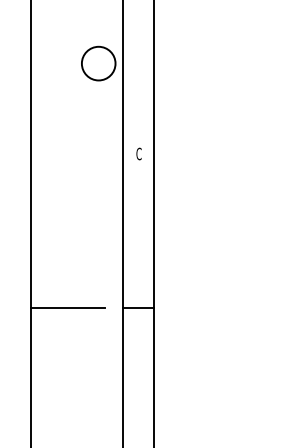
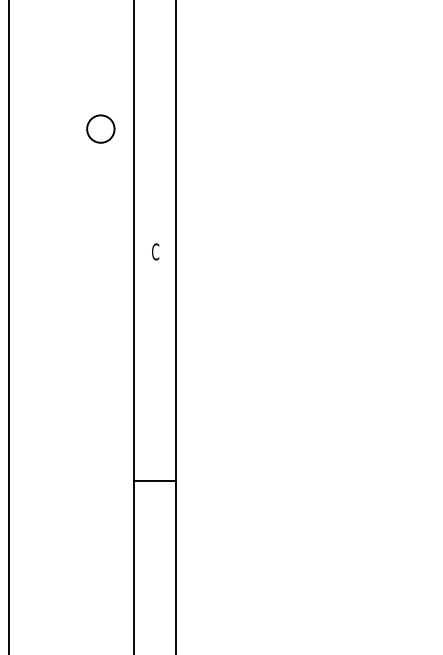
circle: (98, 63) -> (100, 128), size x0.6
line: (68, 308) -> (59, 461), removed
line: (138, 308) -> (154, 480), moved

